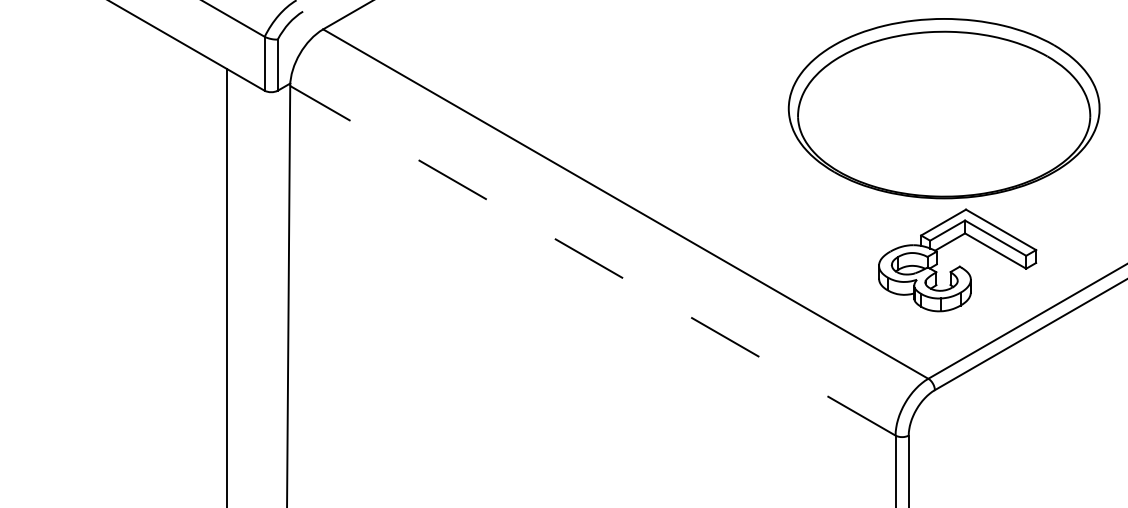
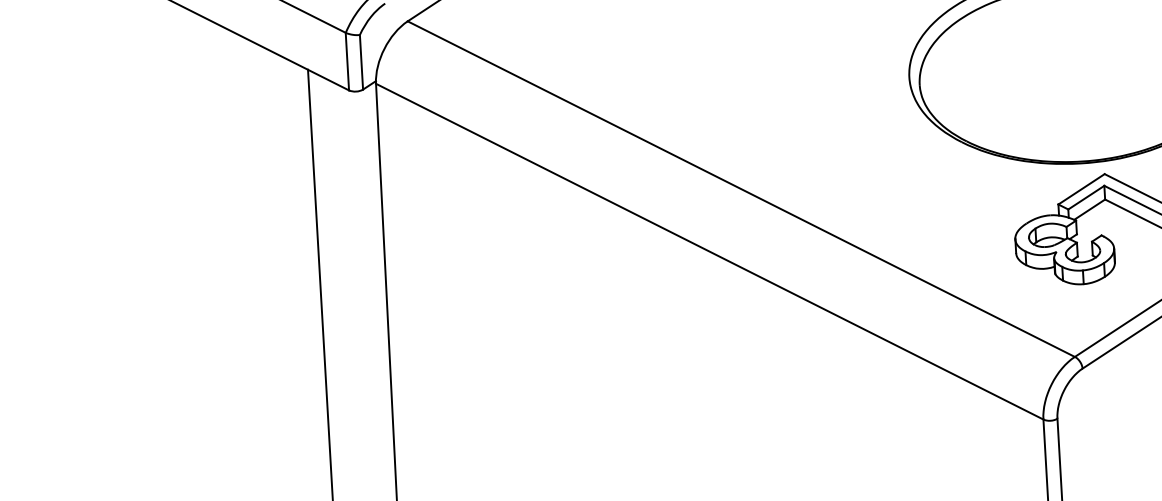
line: (592, 260) -> (709, 251), dashed -> solid

